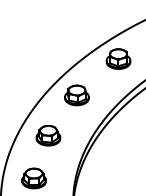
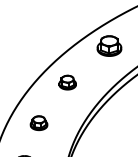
part: (76, 95) -> (67, 82), size x0.7
part: (48, 135) -> (39, 122), size x0.7

